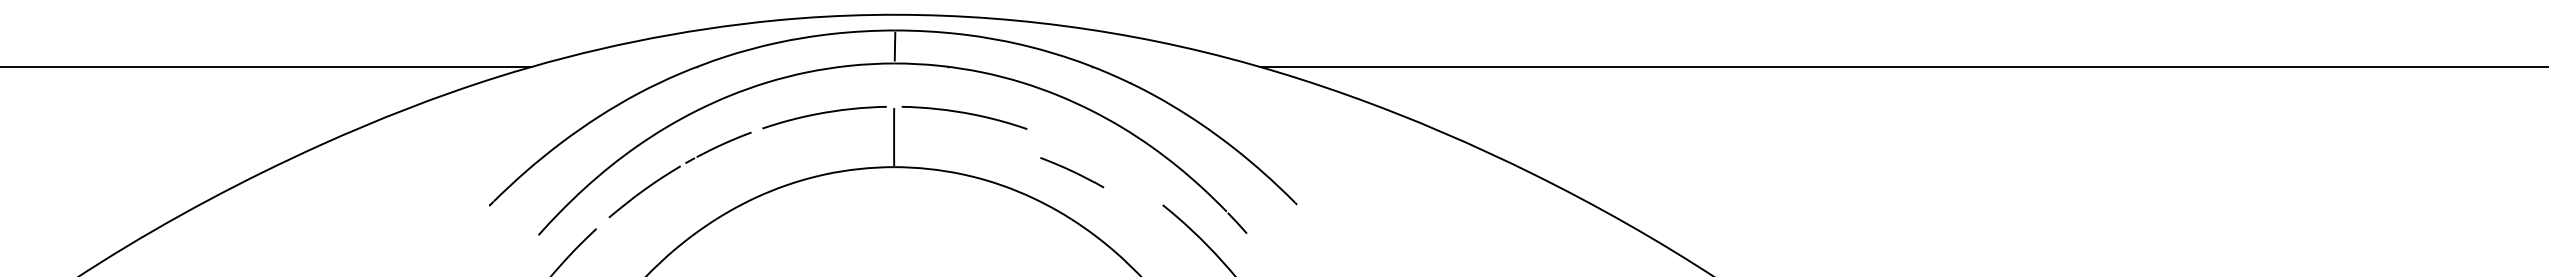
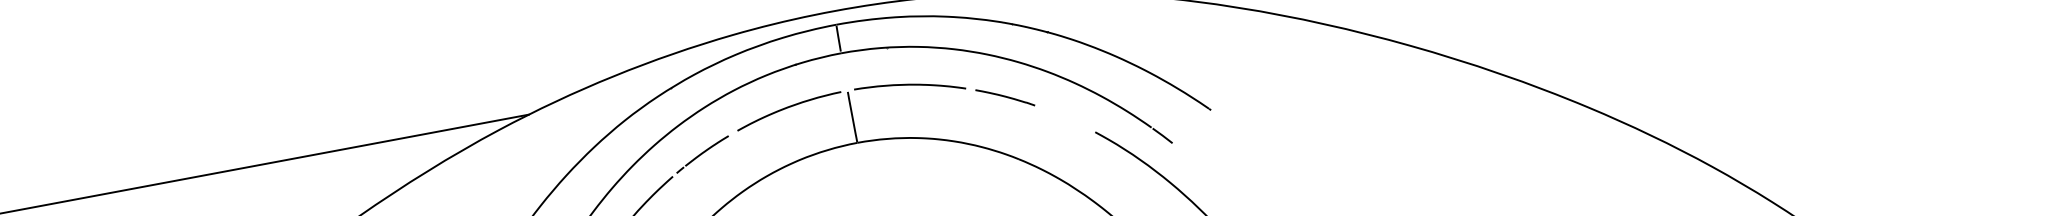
curve: (1072, 172) -> (1005, 97), moved

